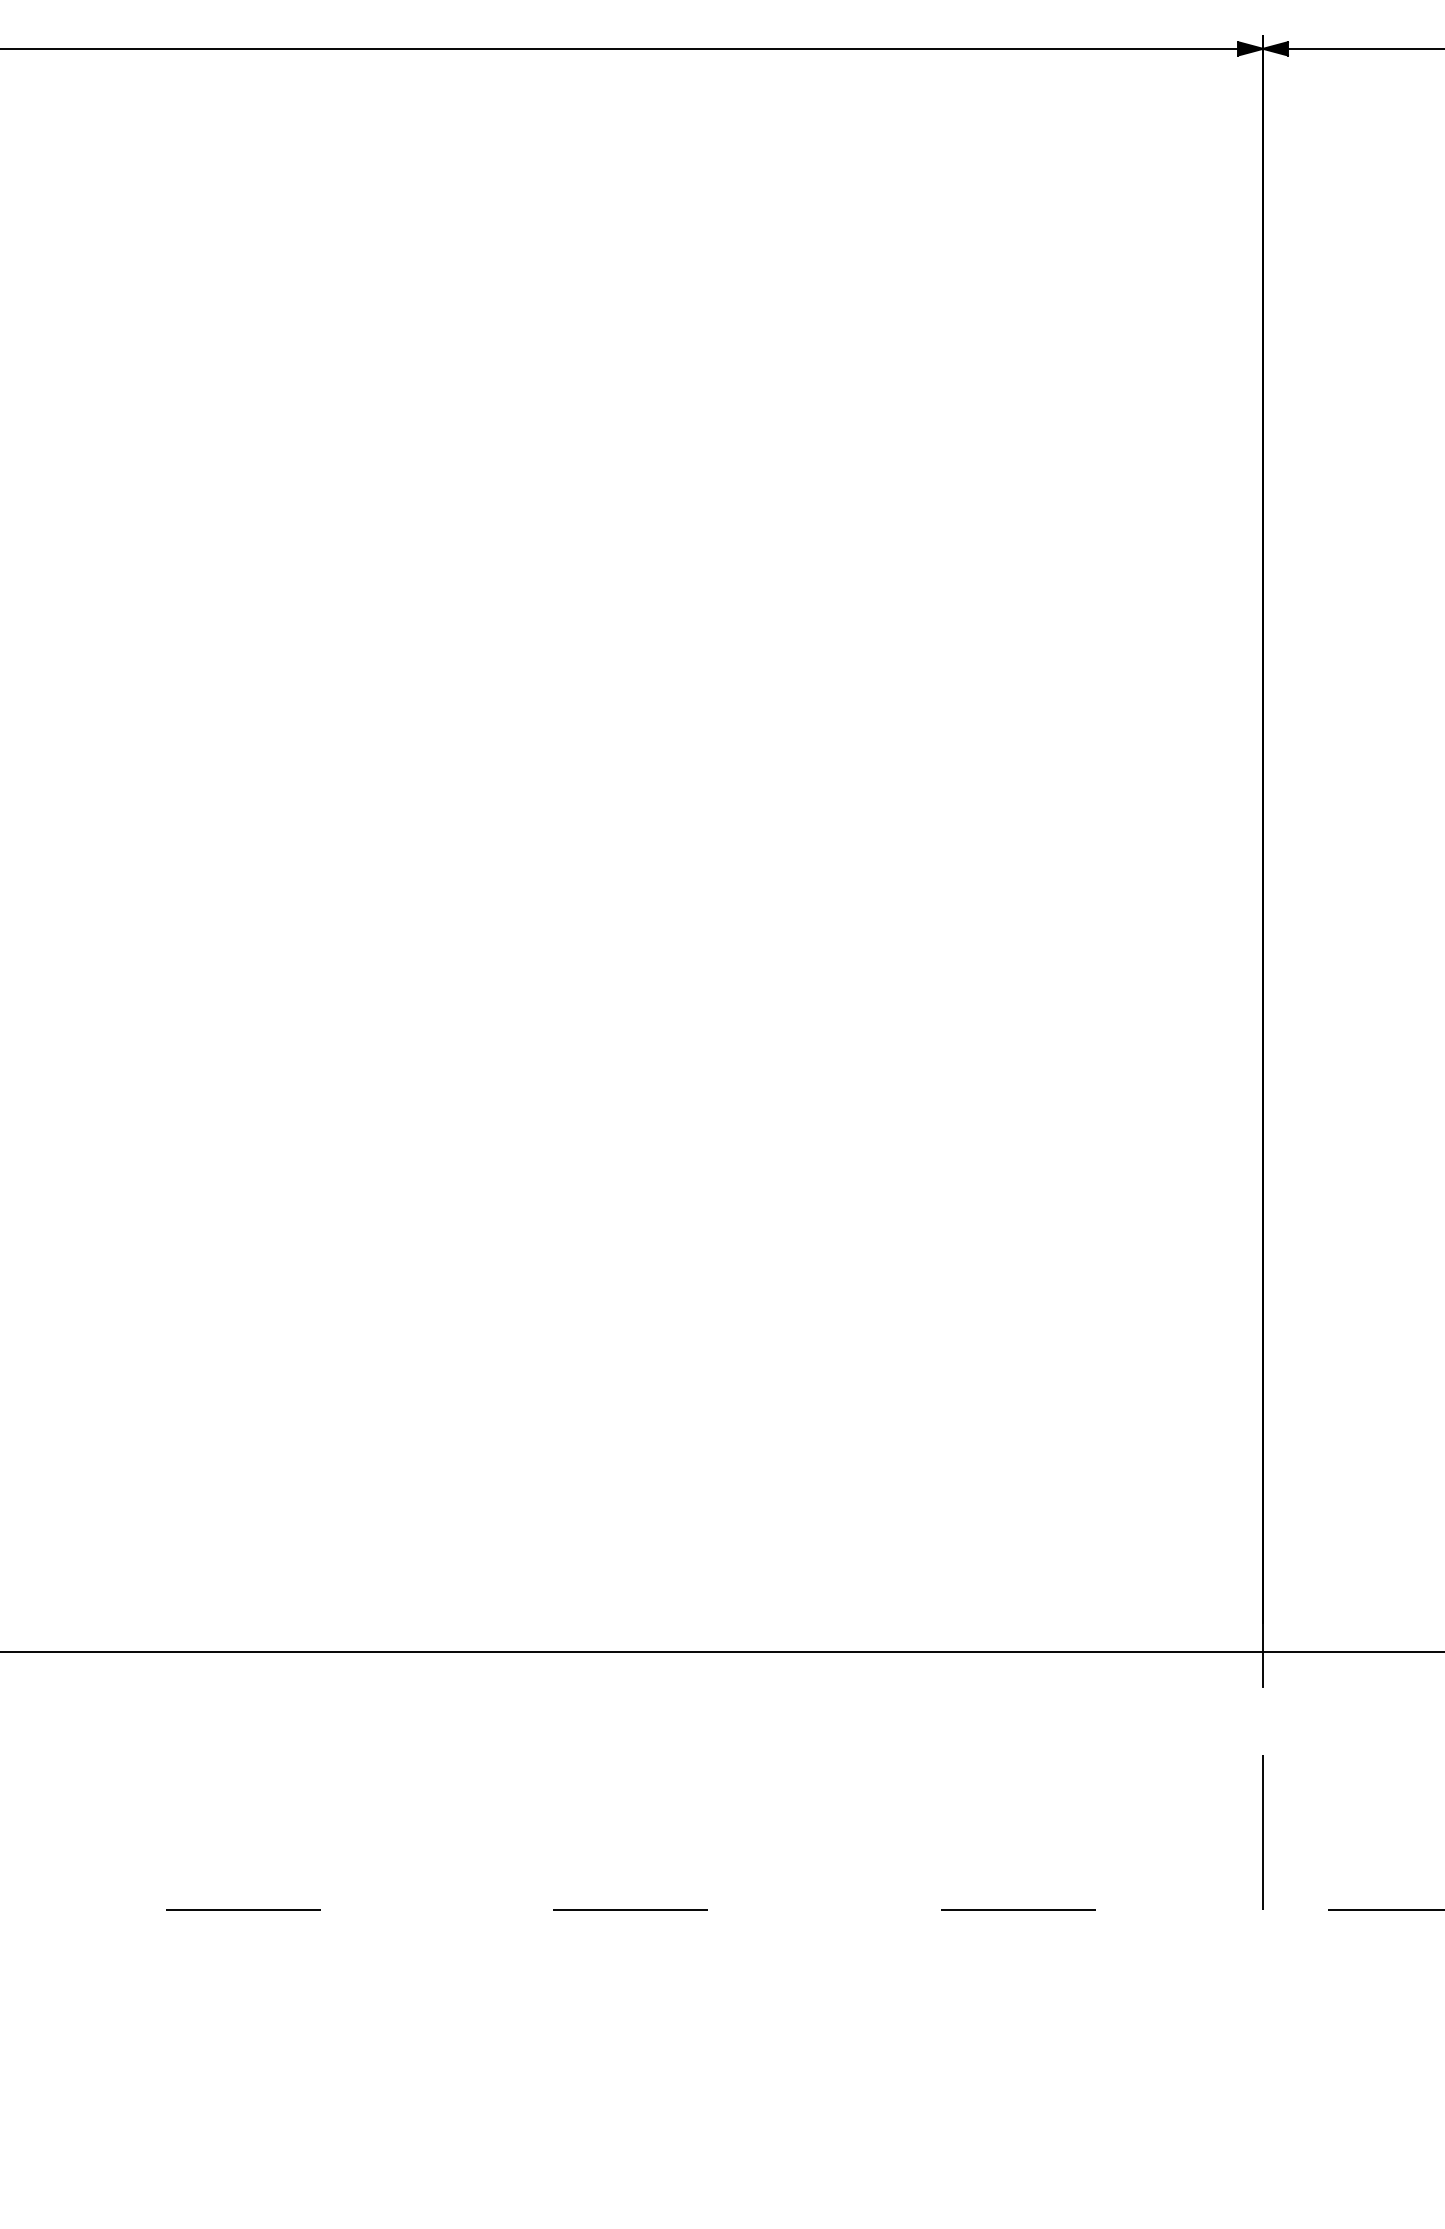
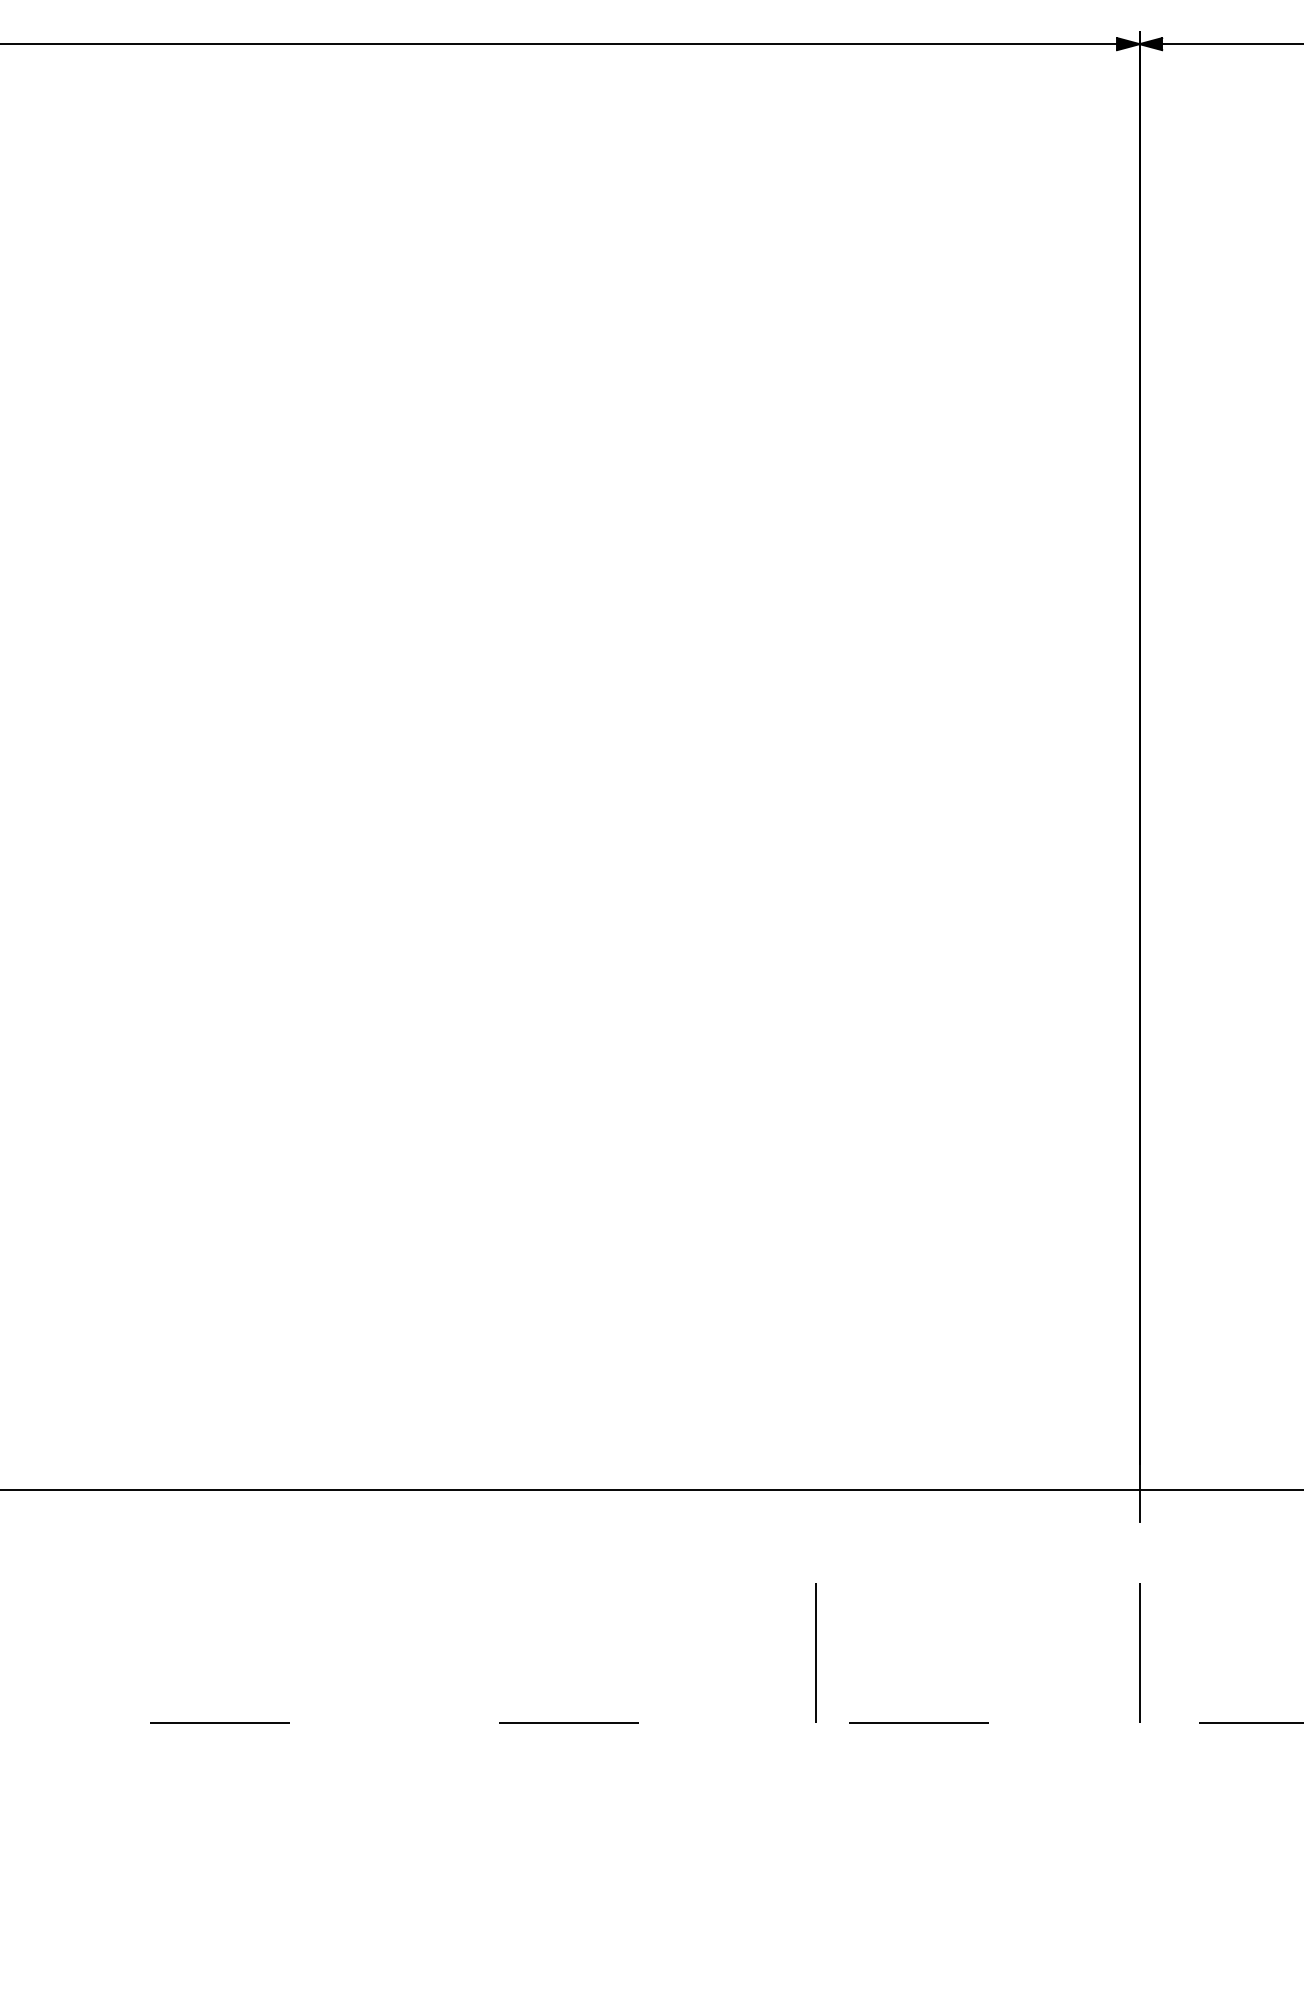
line: (903, 1831) -> (815, 1652), added

